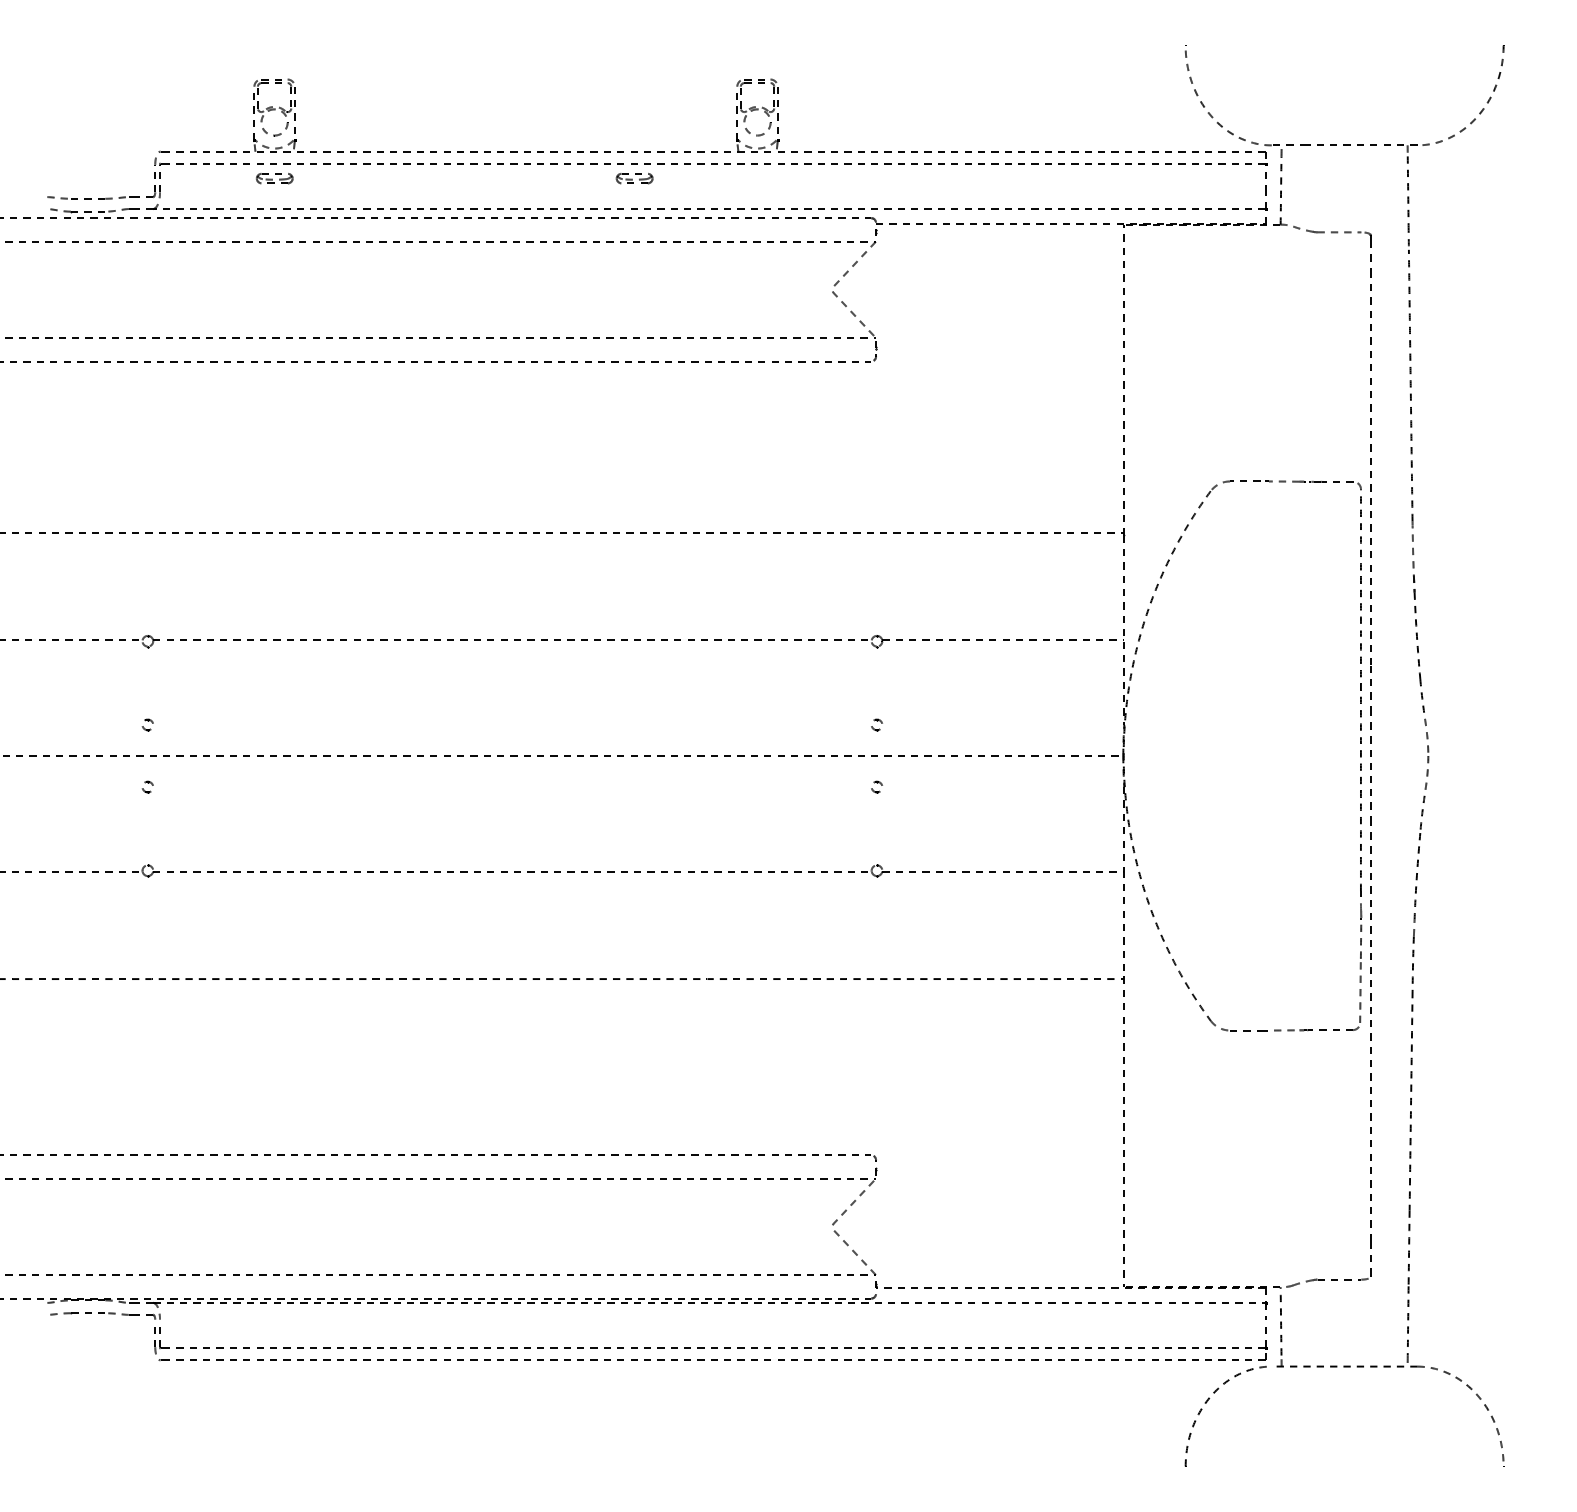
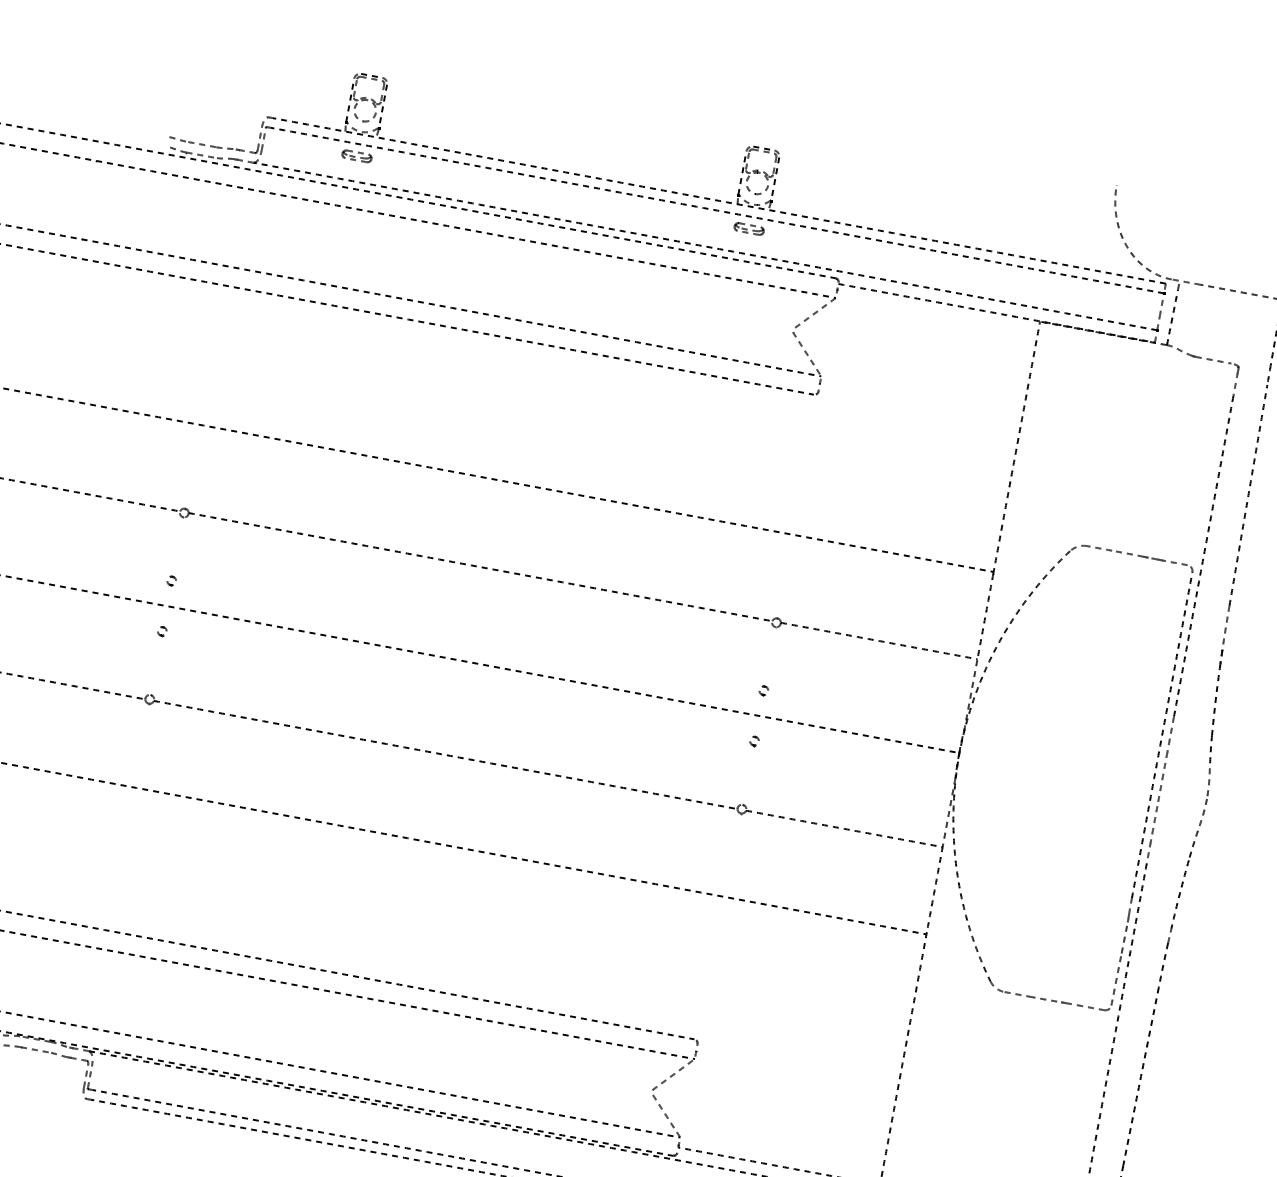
part: (634, 178) -> (749, 228), moved

